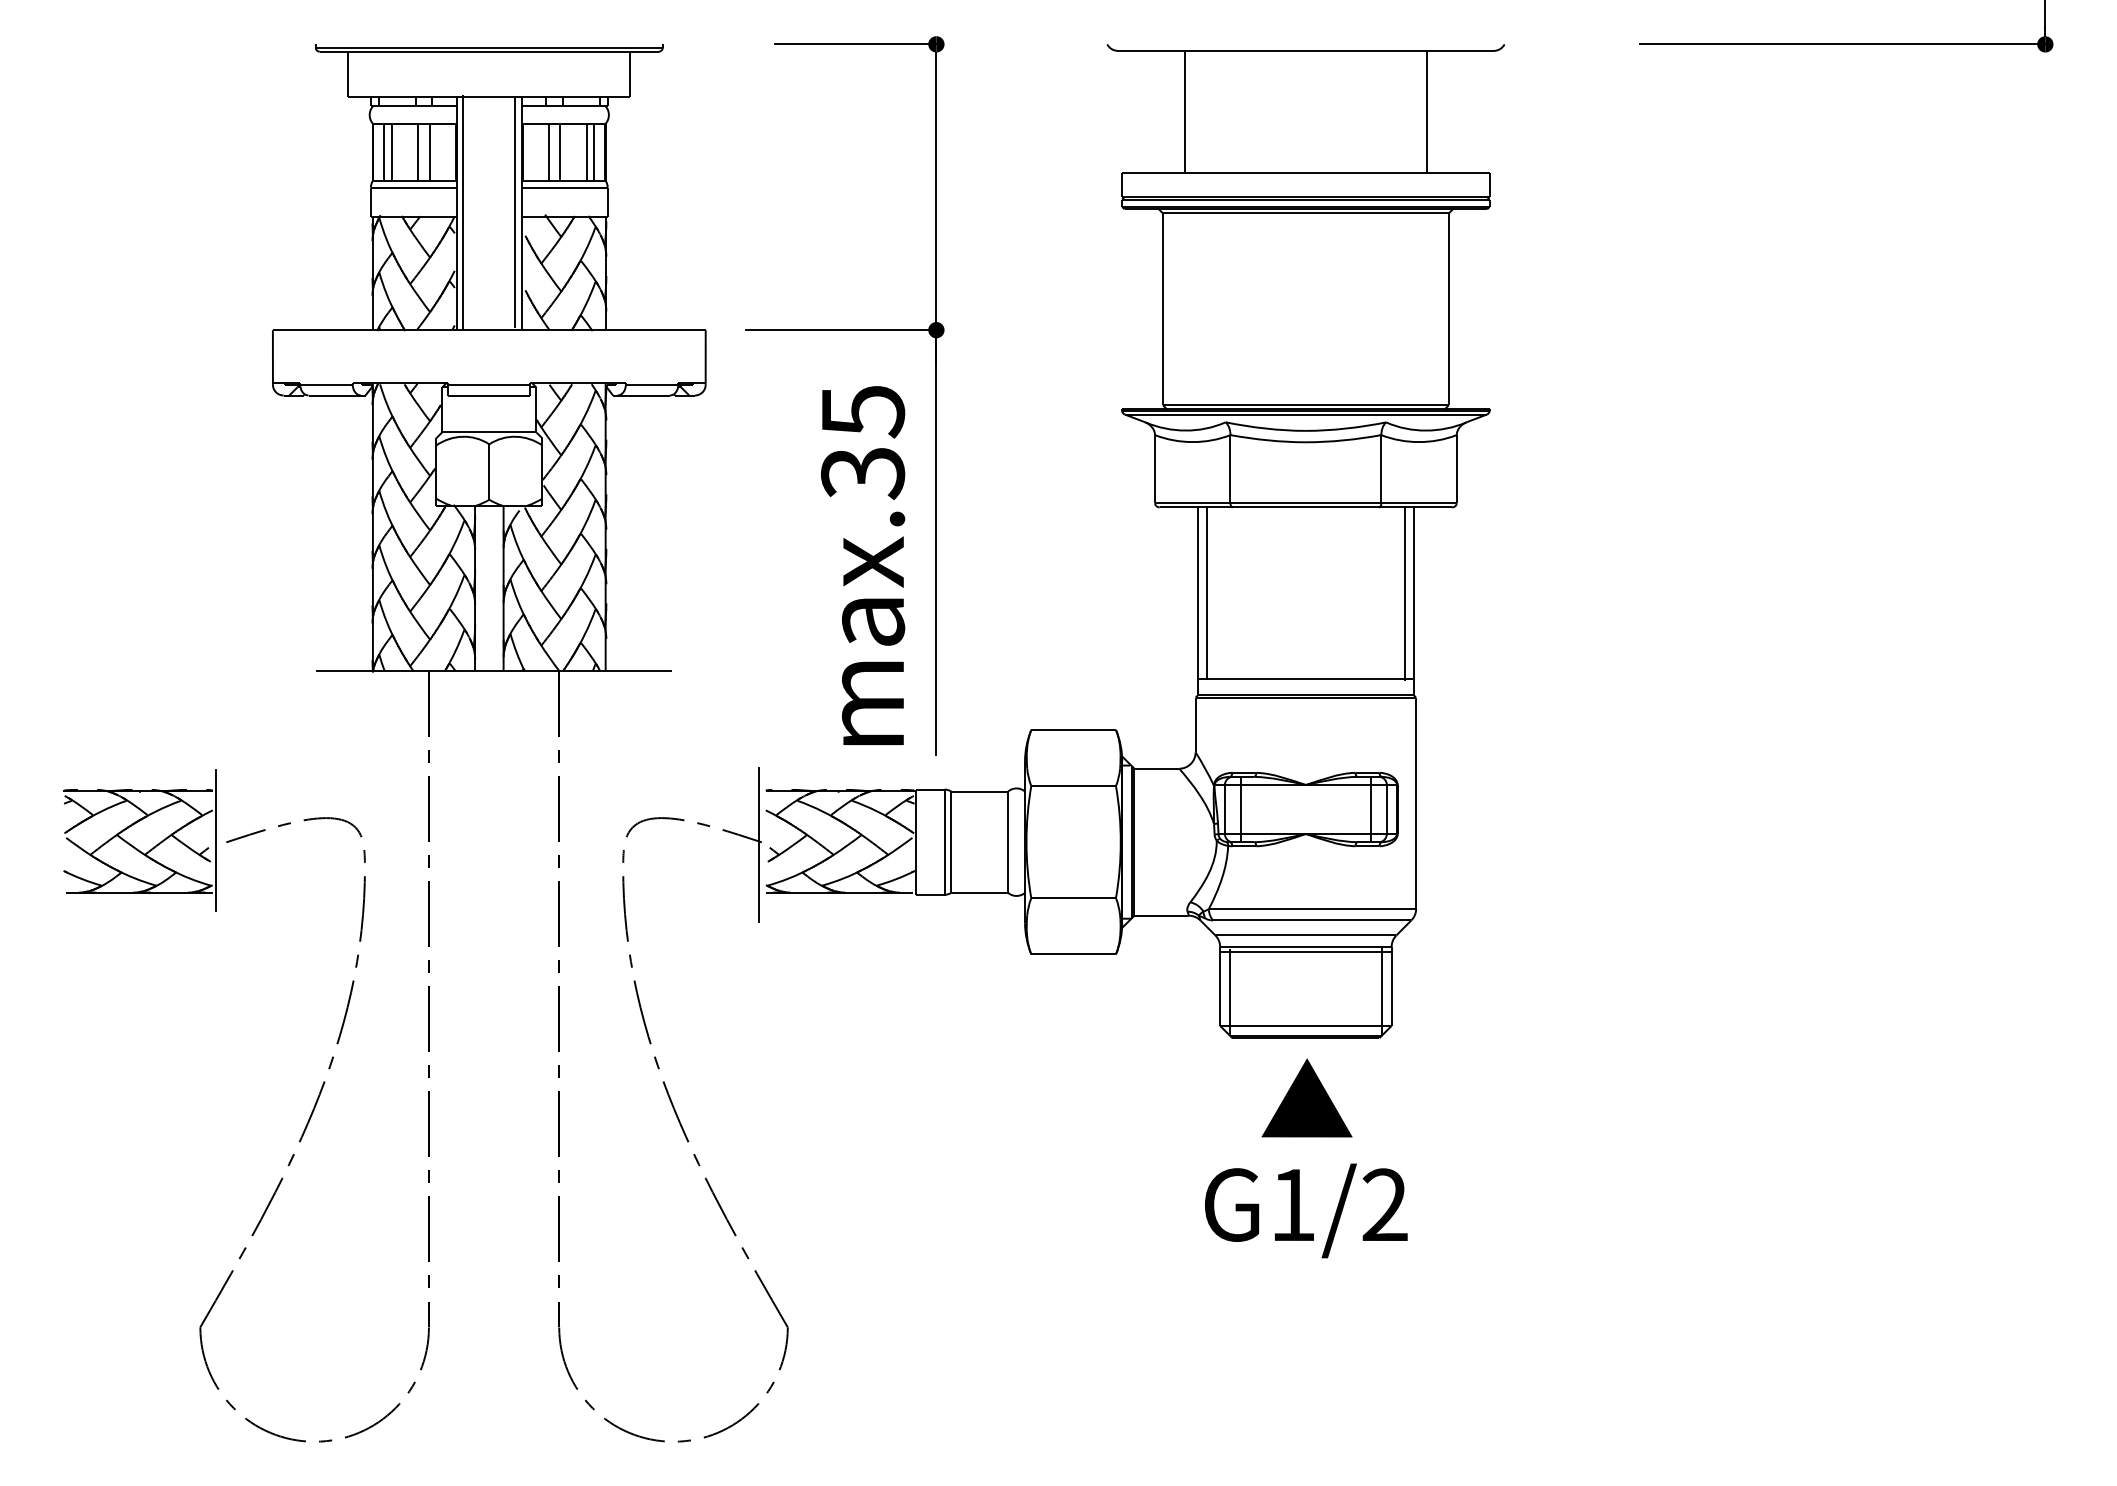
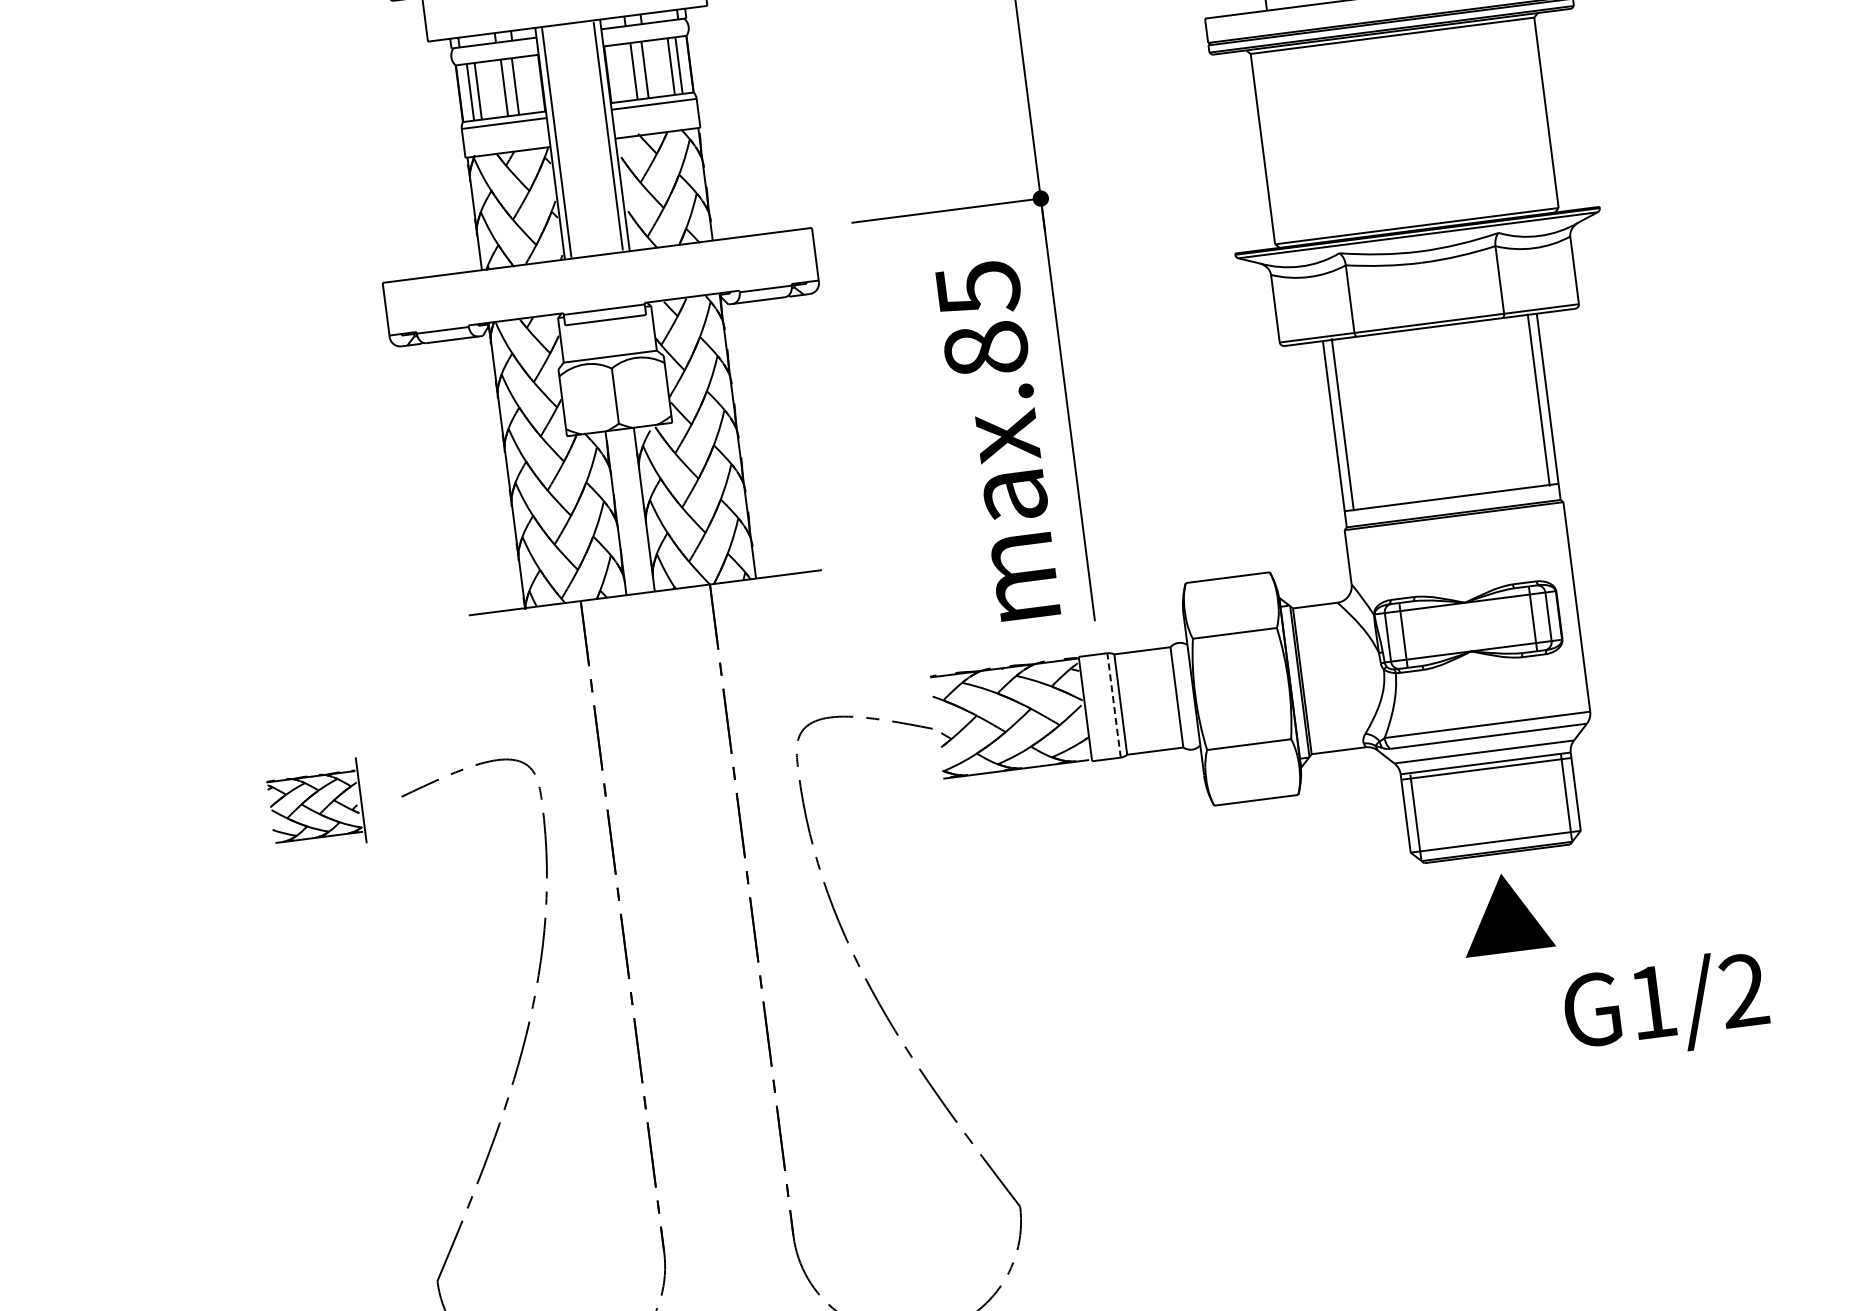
text: (863, 473) -> (986, 350), max.35 -> max.85
part: (139, 840) -> (315, 806), size x0.6
line: (944, 842) -> (1113, 705), solid -> dashed
line: (758, 844) -> (929, 731), removed
text: (1306, 1210) -> (1666, 1005), moved

